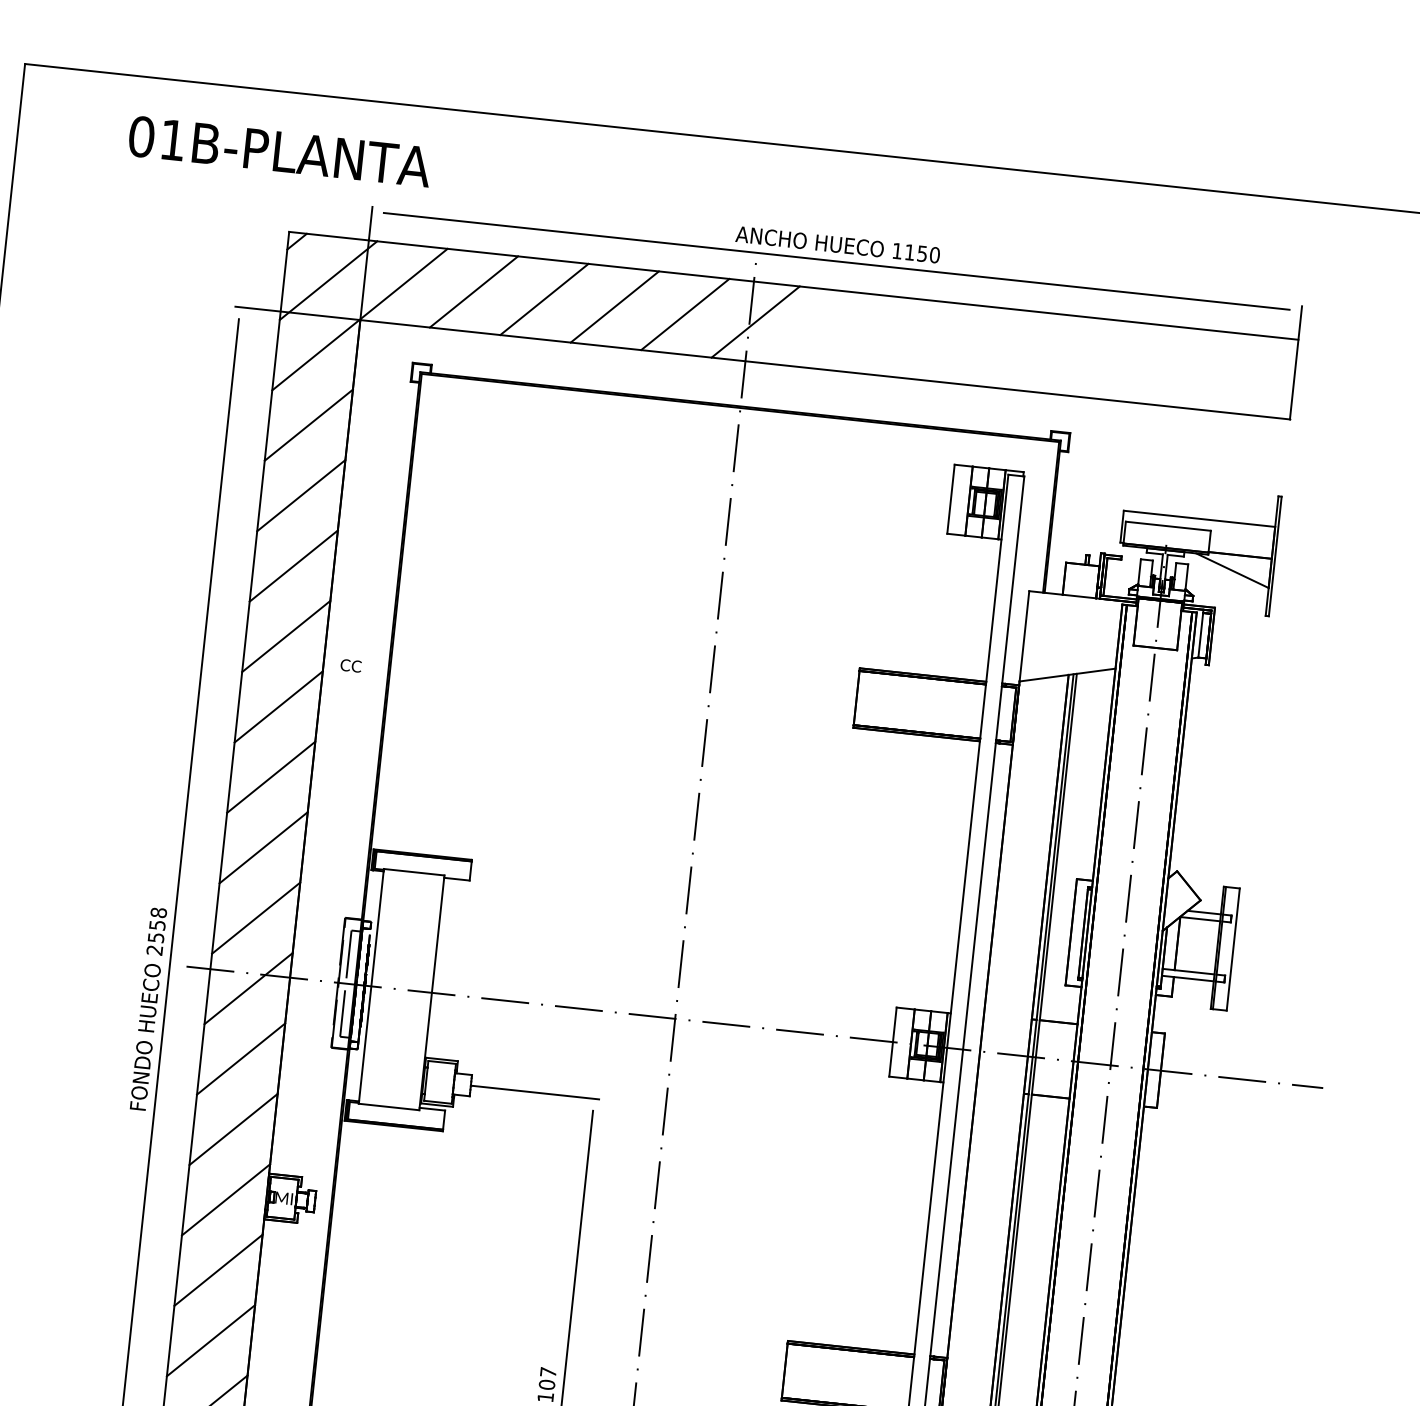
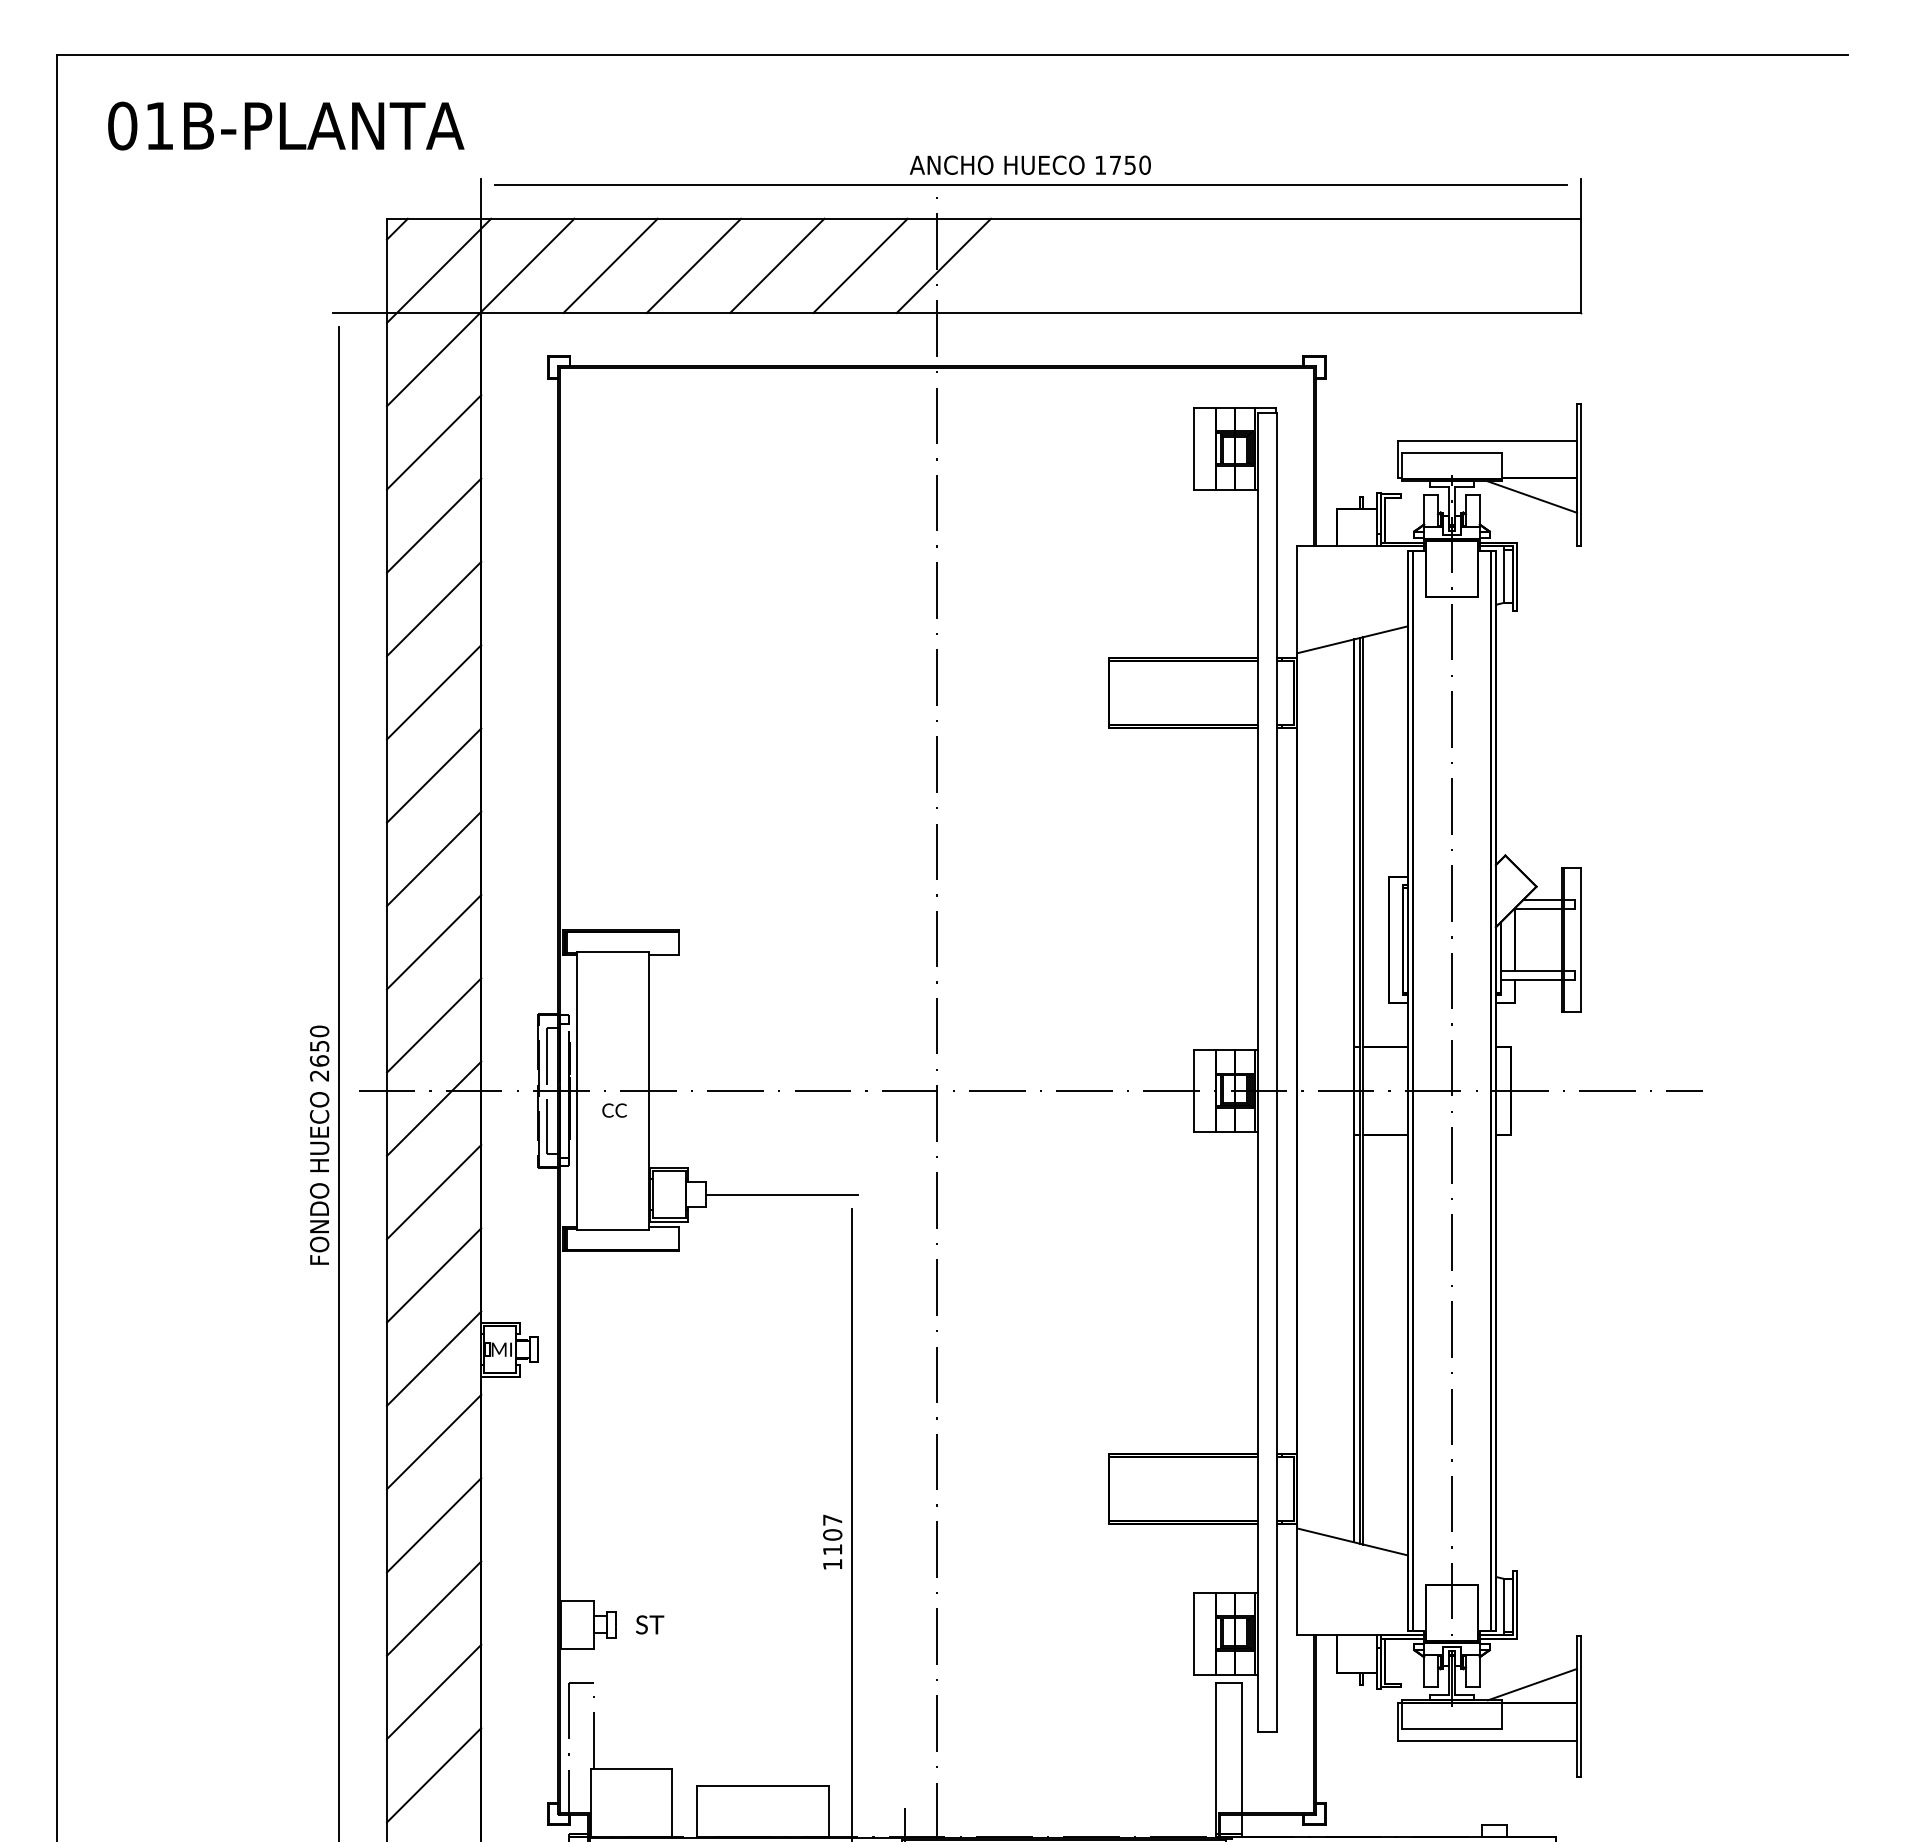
text: (280, 151) -> (286, 125), moved
text: (909, 251) -> (1115, 164), 1150 -> 1750
text: (350, 665) -> (614, 1110), moved
text: (157, 924) -> (319, 1045), 2558 -> 2650

